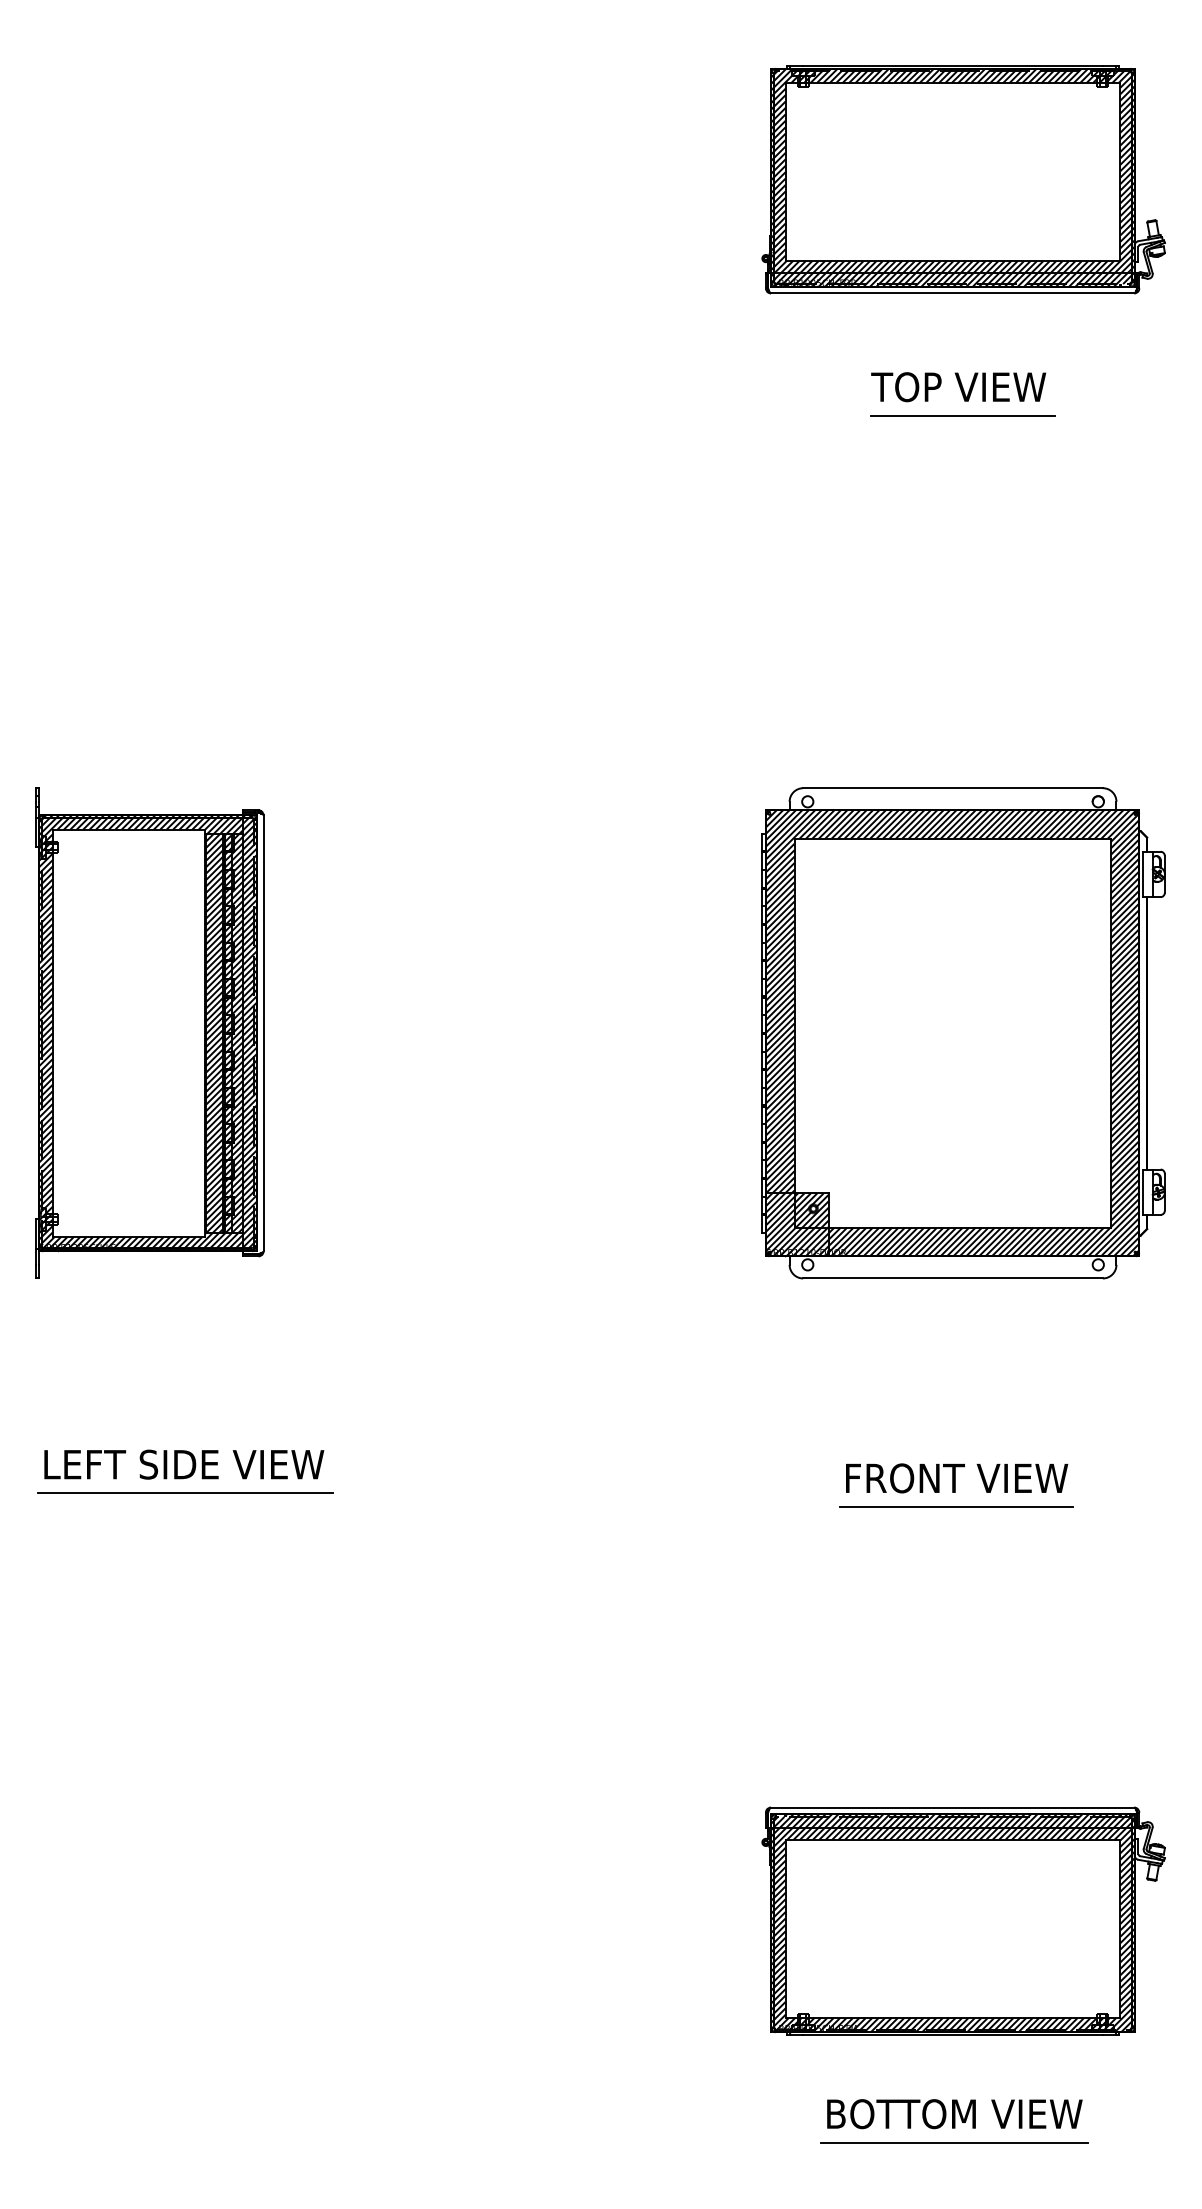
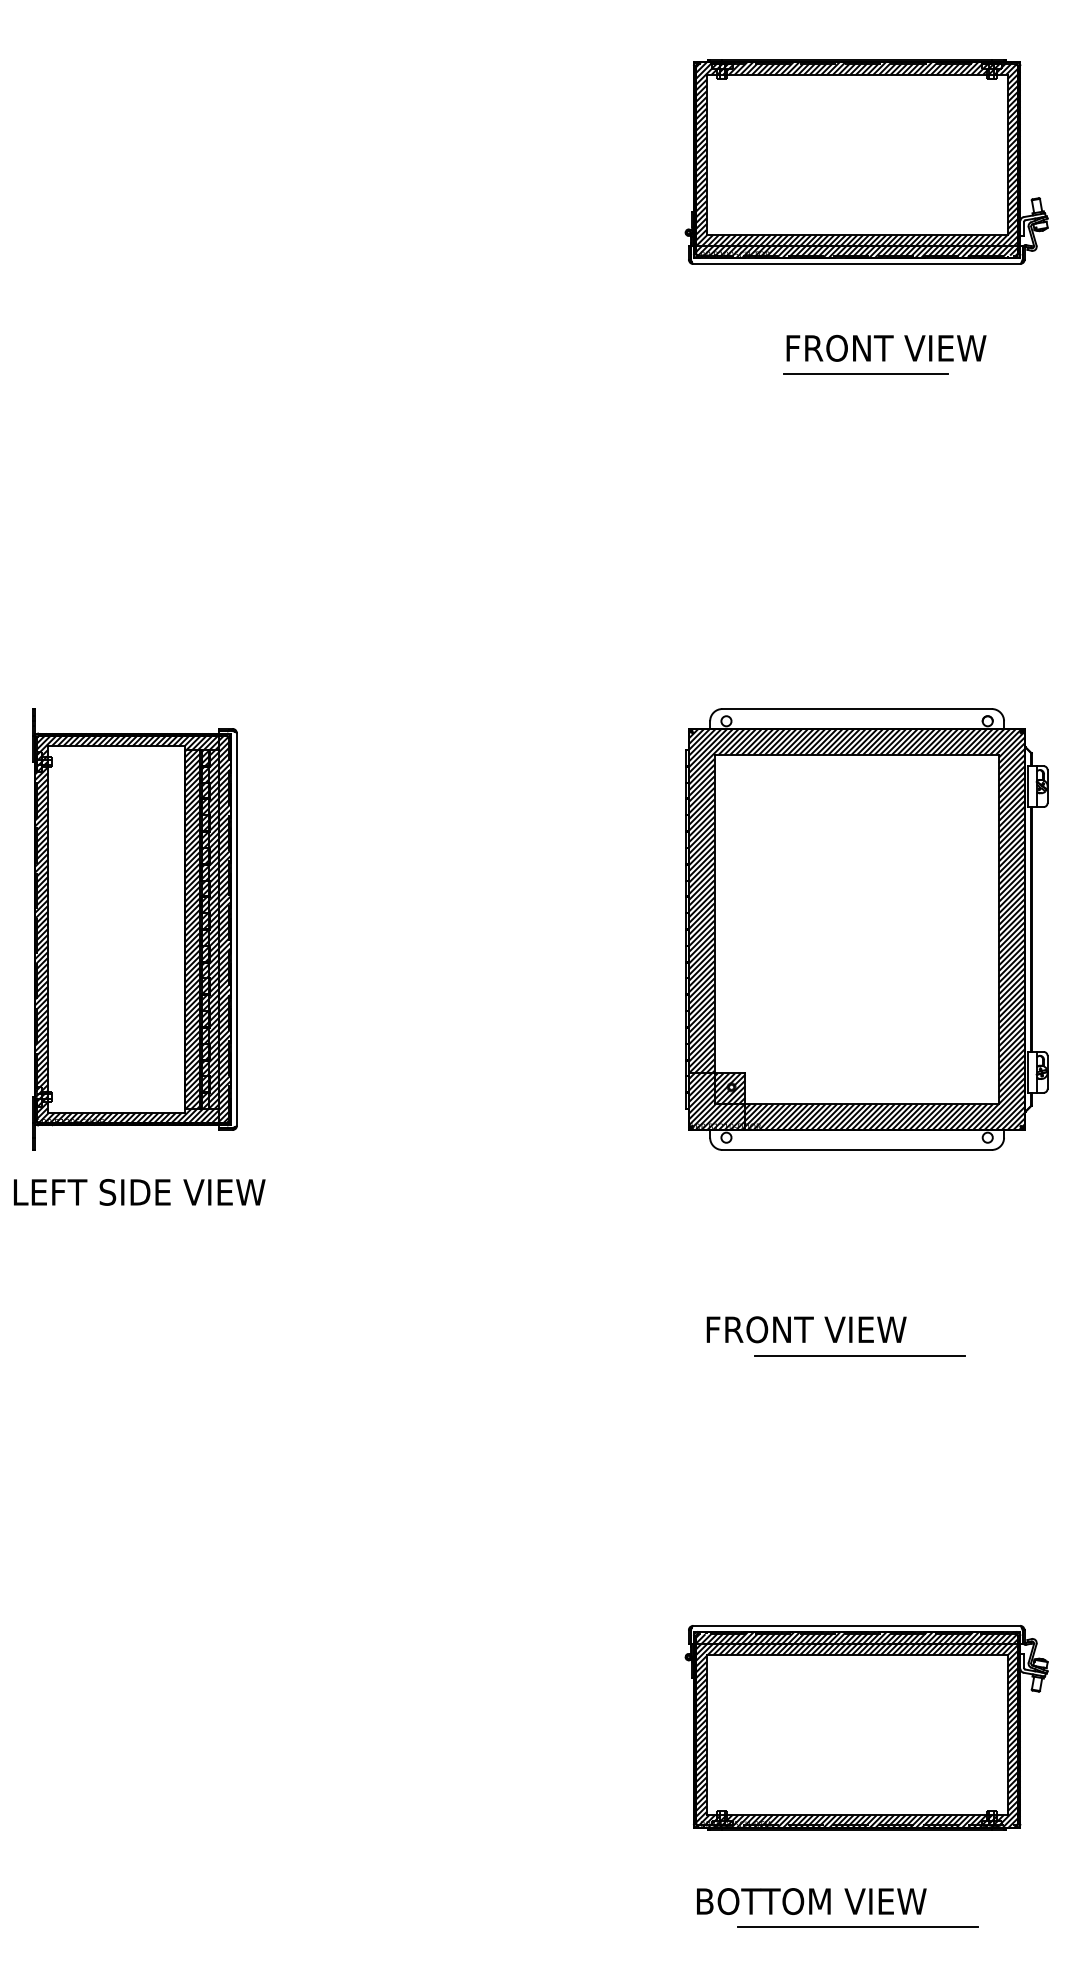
text: (983, 386) -> (884, 347), TOP VIEW -> FRONT VIEW
text: (184, 1464) -> (139, 1192), moved
text: (956, 1478) -> (806, 1329), moved
line: (185, 1493) -> (166, 1343), removed
text: (954, 2114) -> (811, 1901), moved

